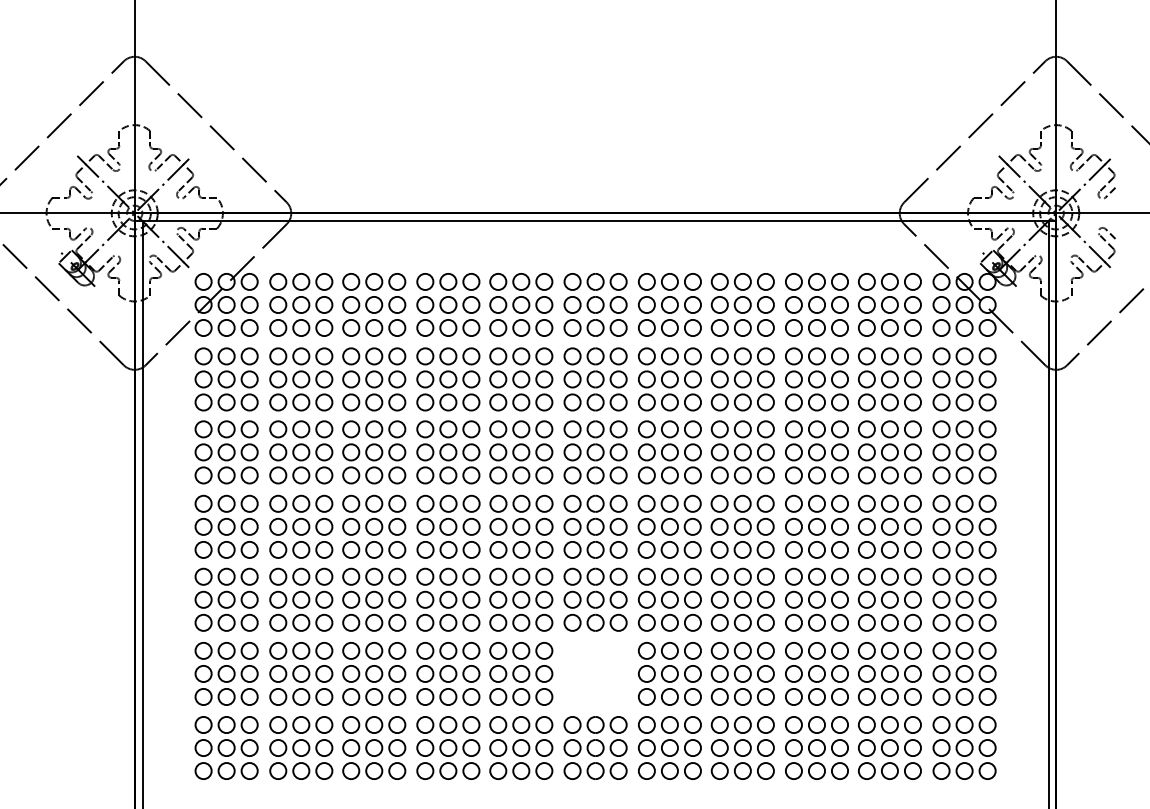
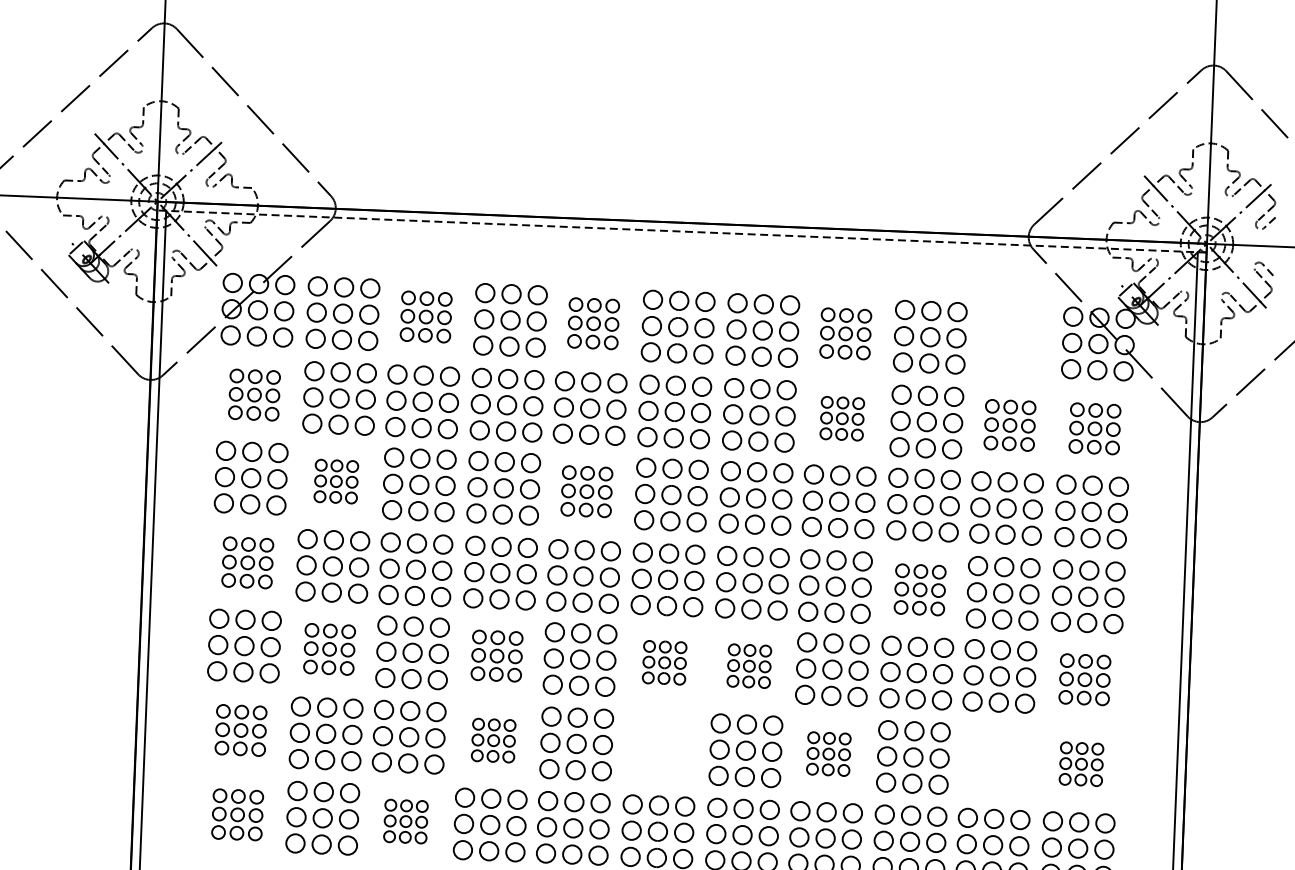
line: (595, 221) -> (681, 232), solid -> dashed
part: (374, 304) -> (426, 316), size x0.7
part: (521, 304) -> (593, 323), size x0.7
part: (742, 304) -> (845, 333), size x0.7
part: (889, 304) -> (1012, 340), removed
part: (226, 379) -> (254, 395), size x0.7
part: (742, 379) -> (842, 418), size x0.6
part: (889, 379) -> (1009, 425), size x0.7
part: (964, 379) -> (1094, 428), size x0.7
part: (301, 452) -> (336, 481), size x0.6
part: (521, 452) -> (587, 491), size x0.7
part: (226, 526) -> (247, 562), size x0.7
part: (816, 526) -> (919, 589), size x0.7
part: (301, 599) -> (329, 649), size x0.7
part: (448, 599) -> (497, 655), size x0.7
part: (595, 599) -> (664, 662), size x0.6
part: (669, 599) -> (748, 665), size x0.6
part: (964, 599) -> (1084, 679), size x0.7
part: (226, 673) -> (240, 729), size x0.7
part: (448, 673) -> (493, 740), size x0.6
part: (742, 673) -> (828, 753), size x0.6
part: (889, 673) -> (996, 760), removed
part: (964, 673) -> (1081, 763), size x0.6
part: (226, 747) -> (237, 814), size x0.7
part: (374, 747) -> (406, 821), size x0.6

